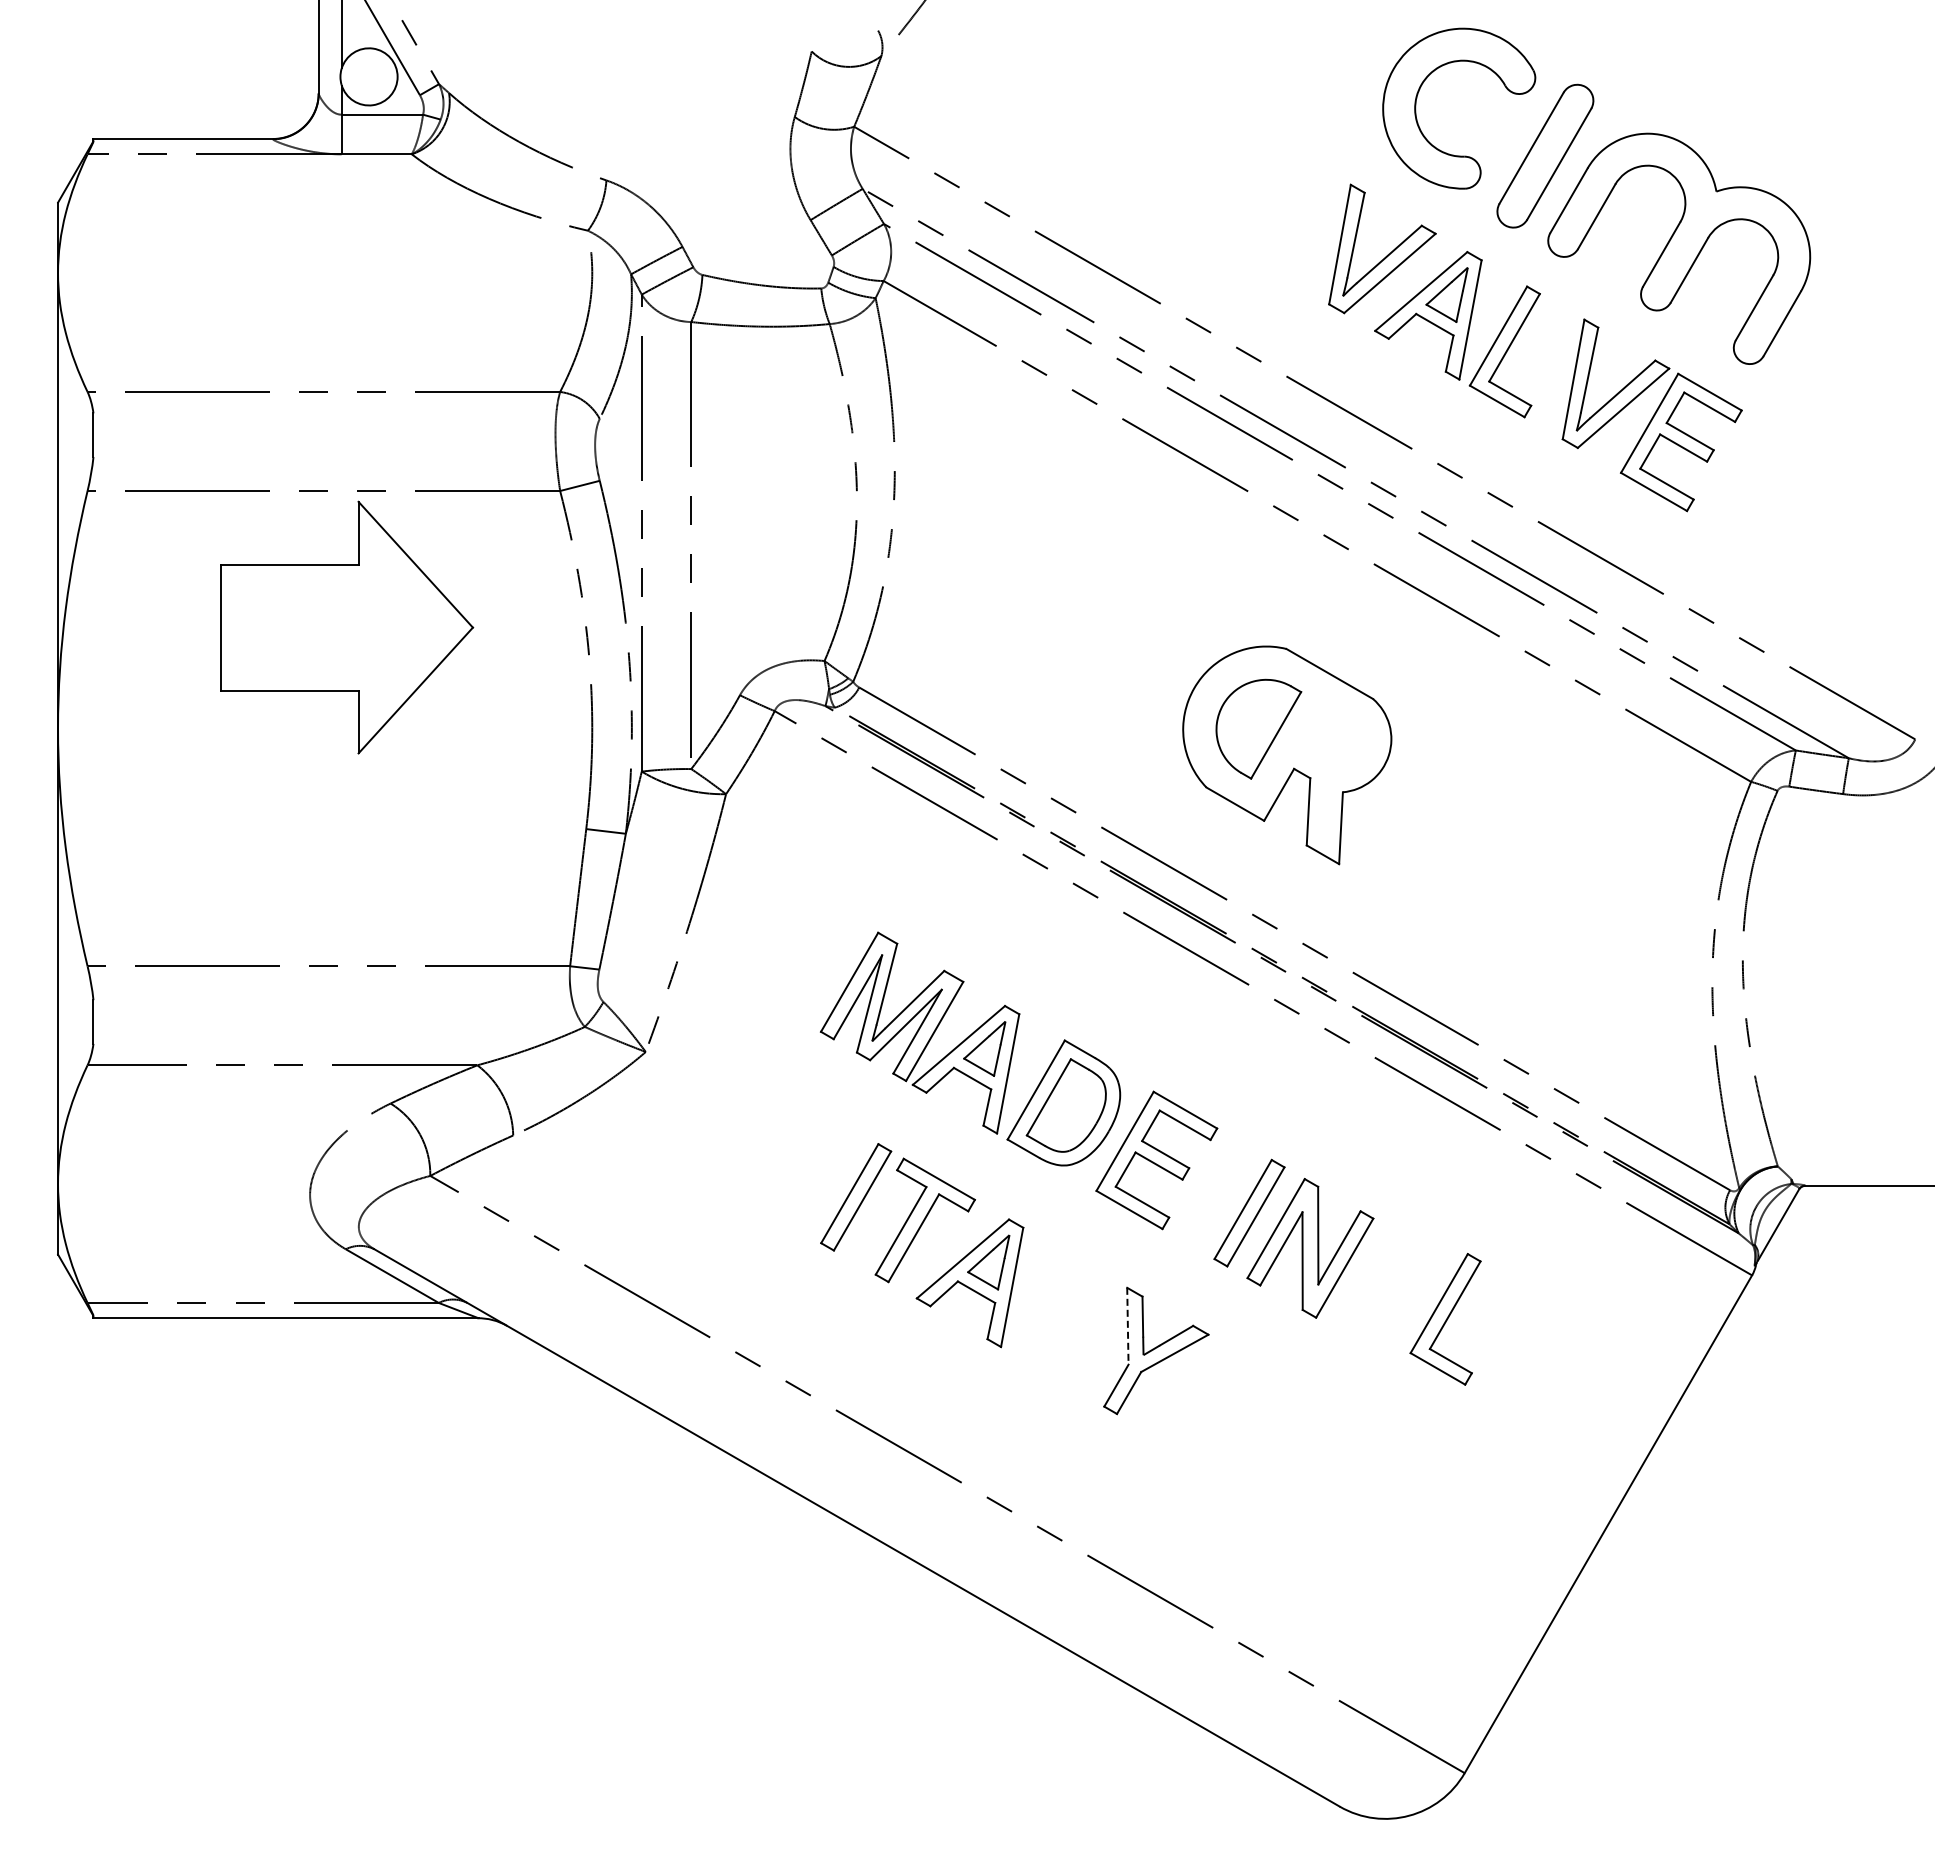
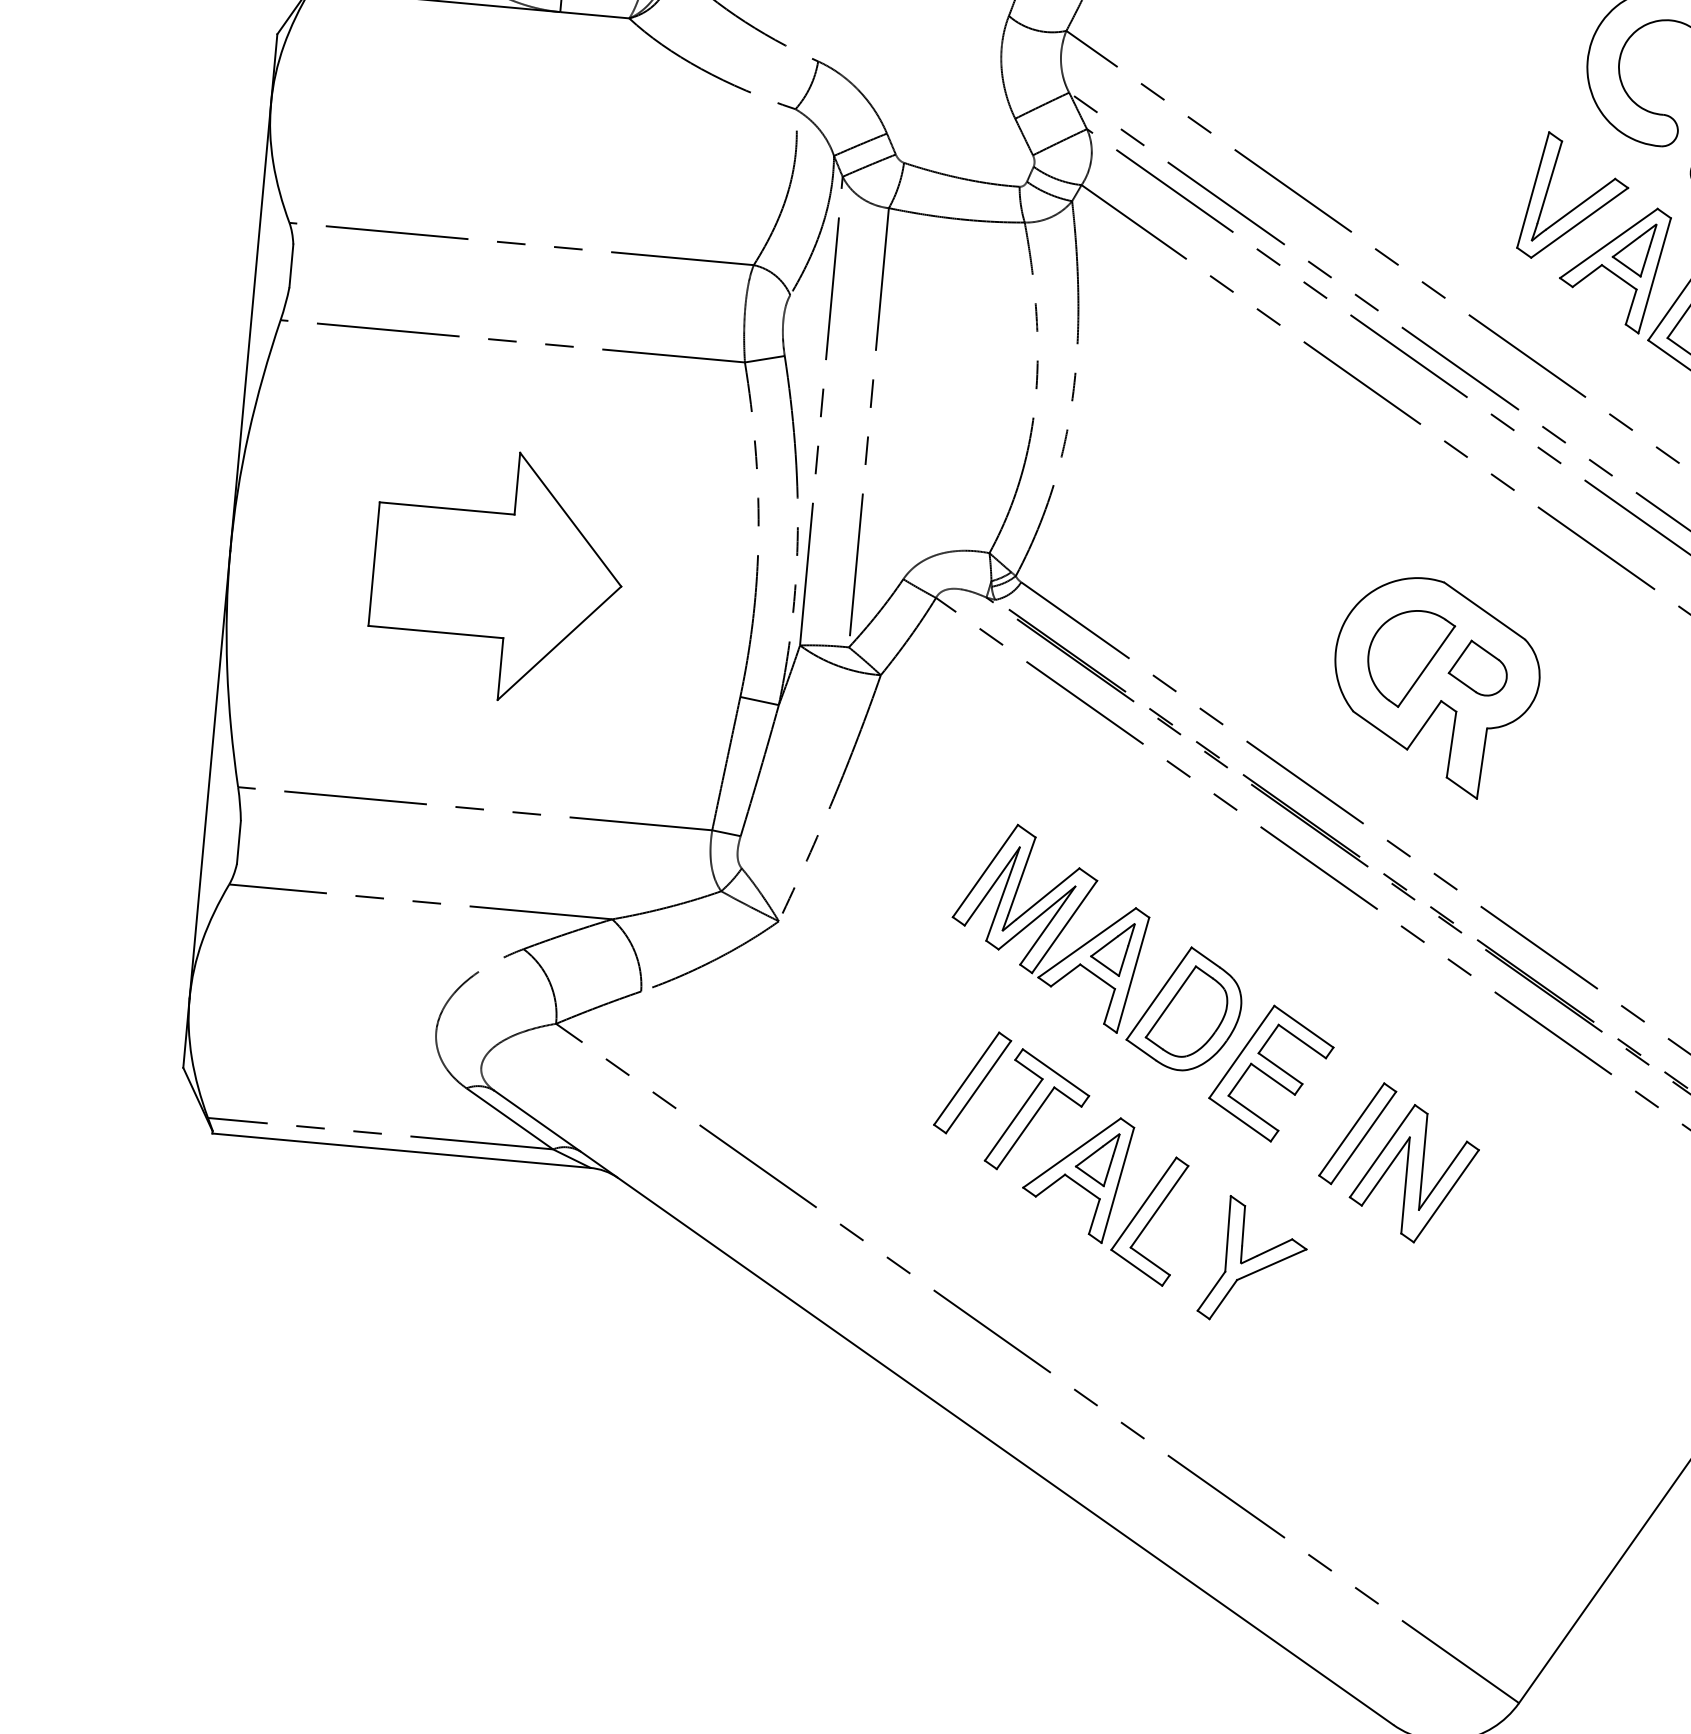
part: (347, 627) -> (498, 575), moved
part: (1328, 732) -> (1478, 668), added
part: (1445, 1319) -> (1148, 1219), moved
line: (1127, 1326) -> (1227, 1234), dashed -> solid

